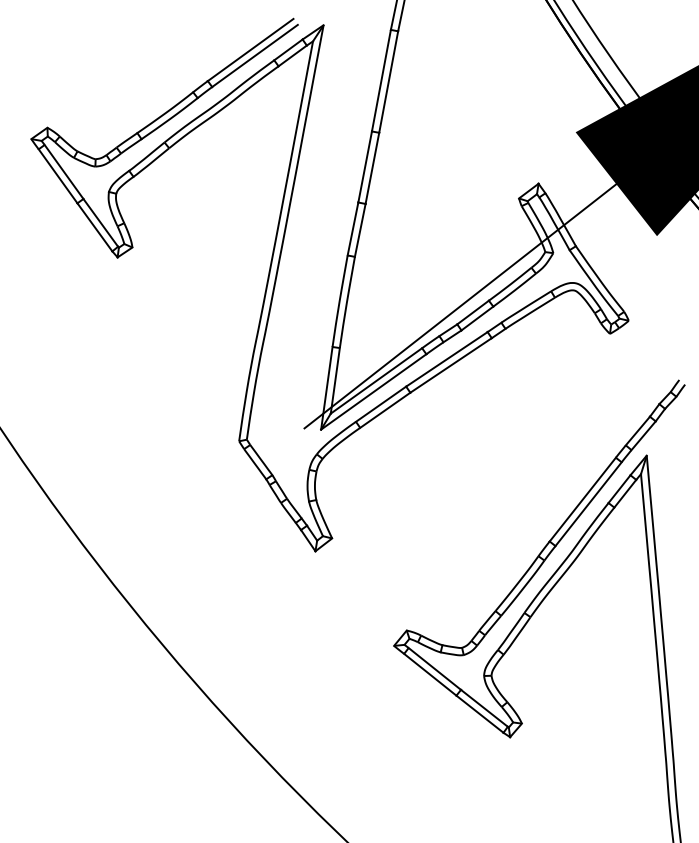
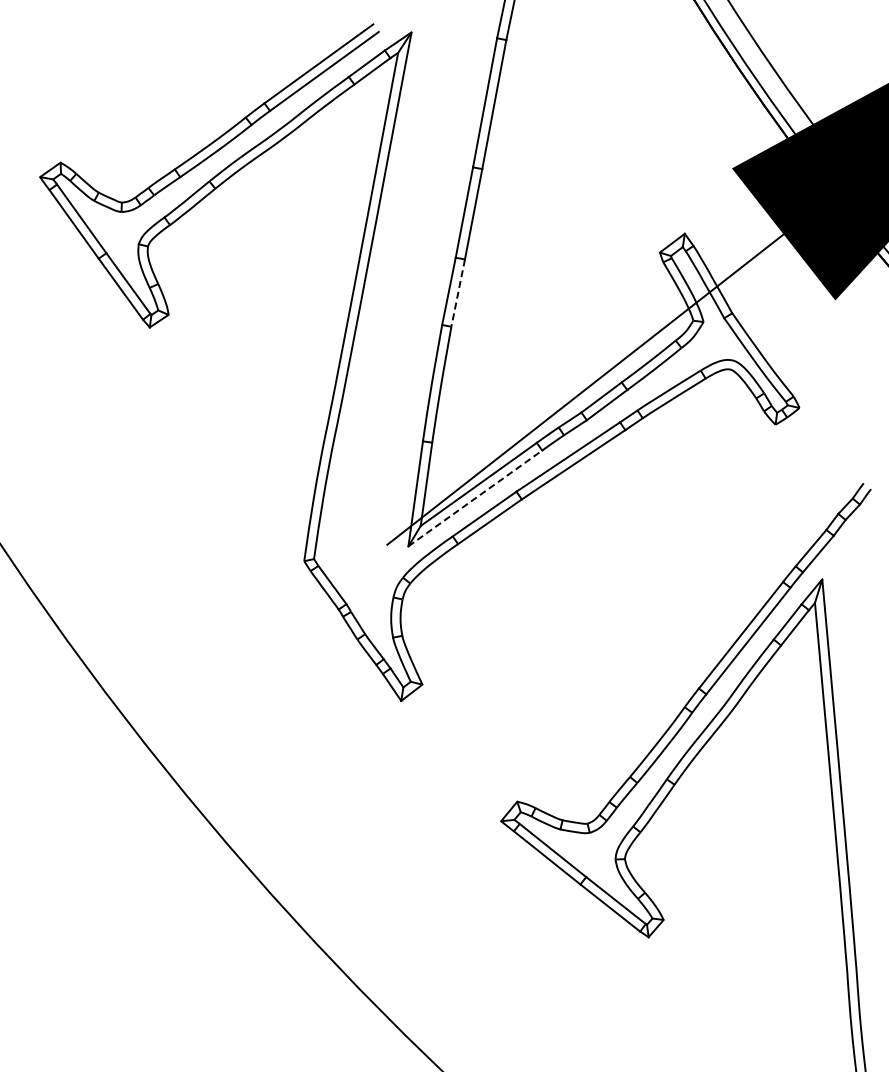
line: (360, 230) -> (458, 293), solid -> dashed
line: (373, 391) -> (475, 498), solid -> dashed

